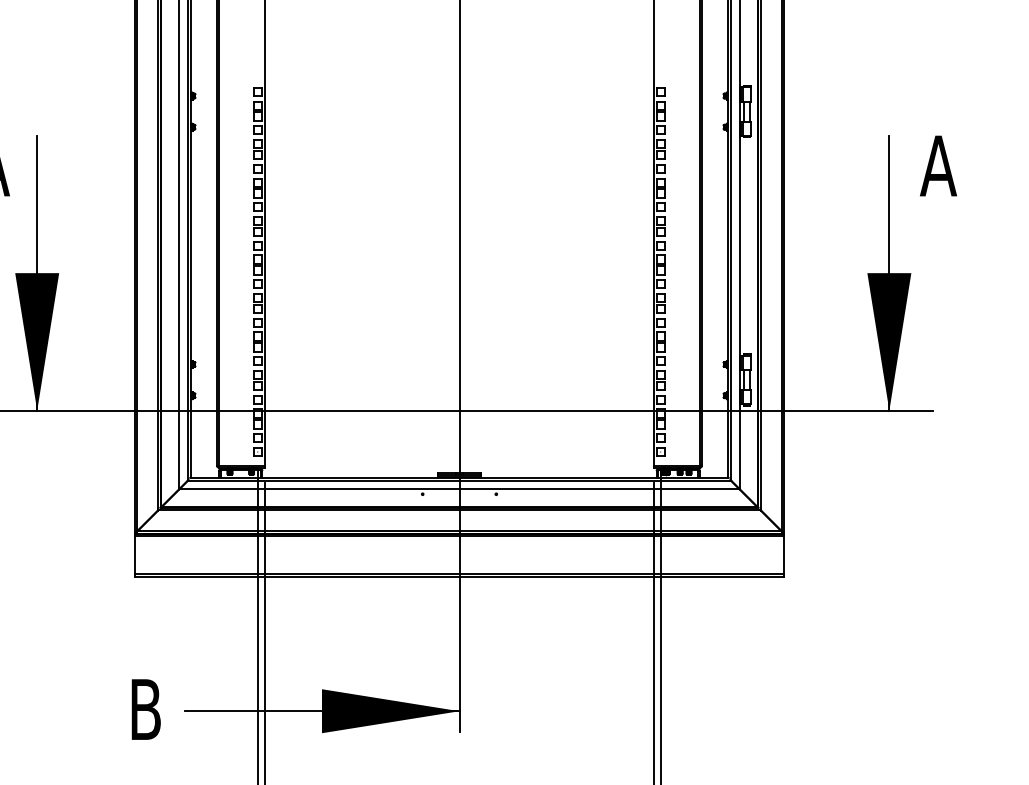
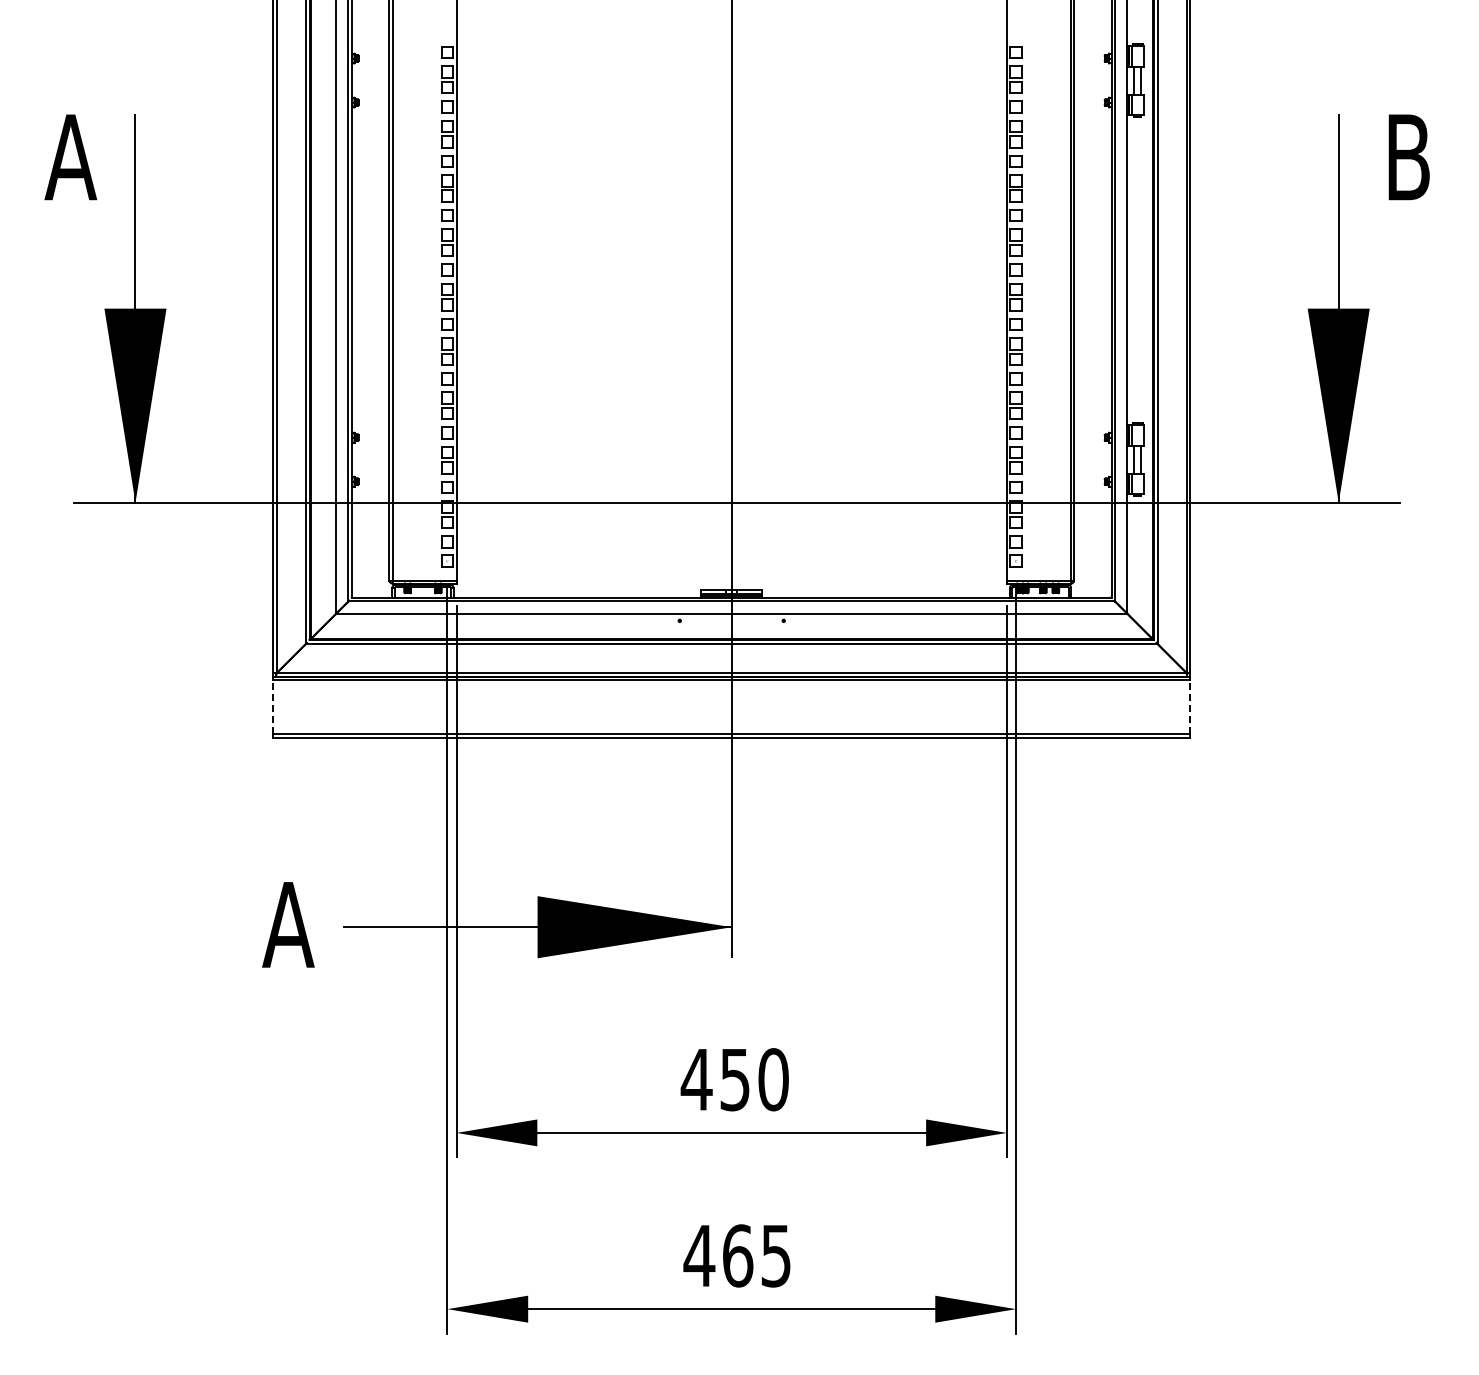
text: (938, 166) -> (1407, 157), A -> B
line: (134, 555) -> (273, 707), solid -> dashed
line: (784, 555) -> (1190, 707), solid -> dashed
text: (145, 709) -> (288, 924), B -> A

